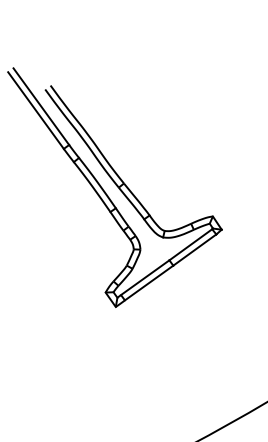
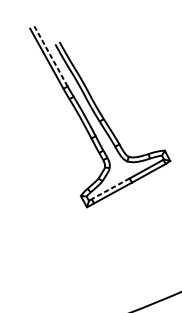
line: (41, 106) -> (51, 56), solid -> dashed
line: (145, 277) -> (110, 188), solid -> dashed

